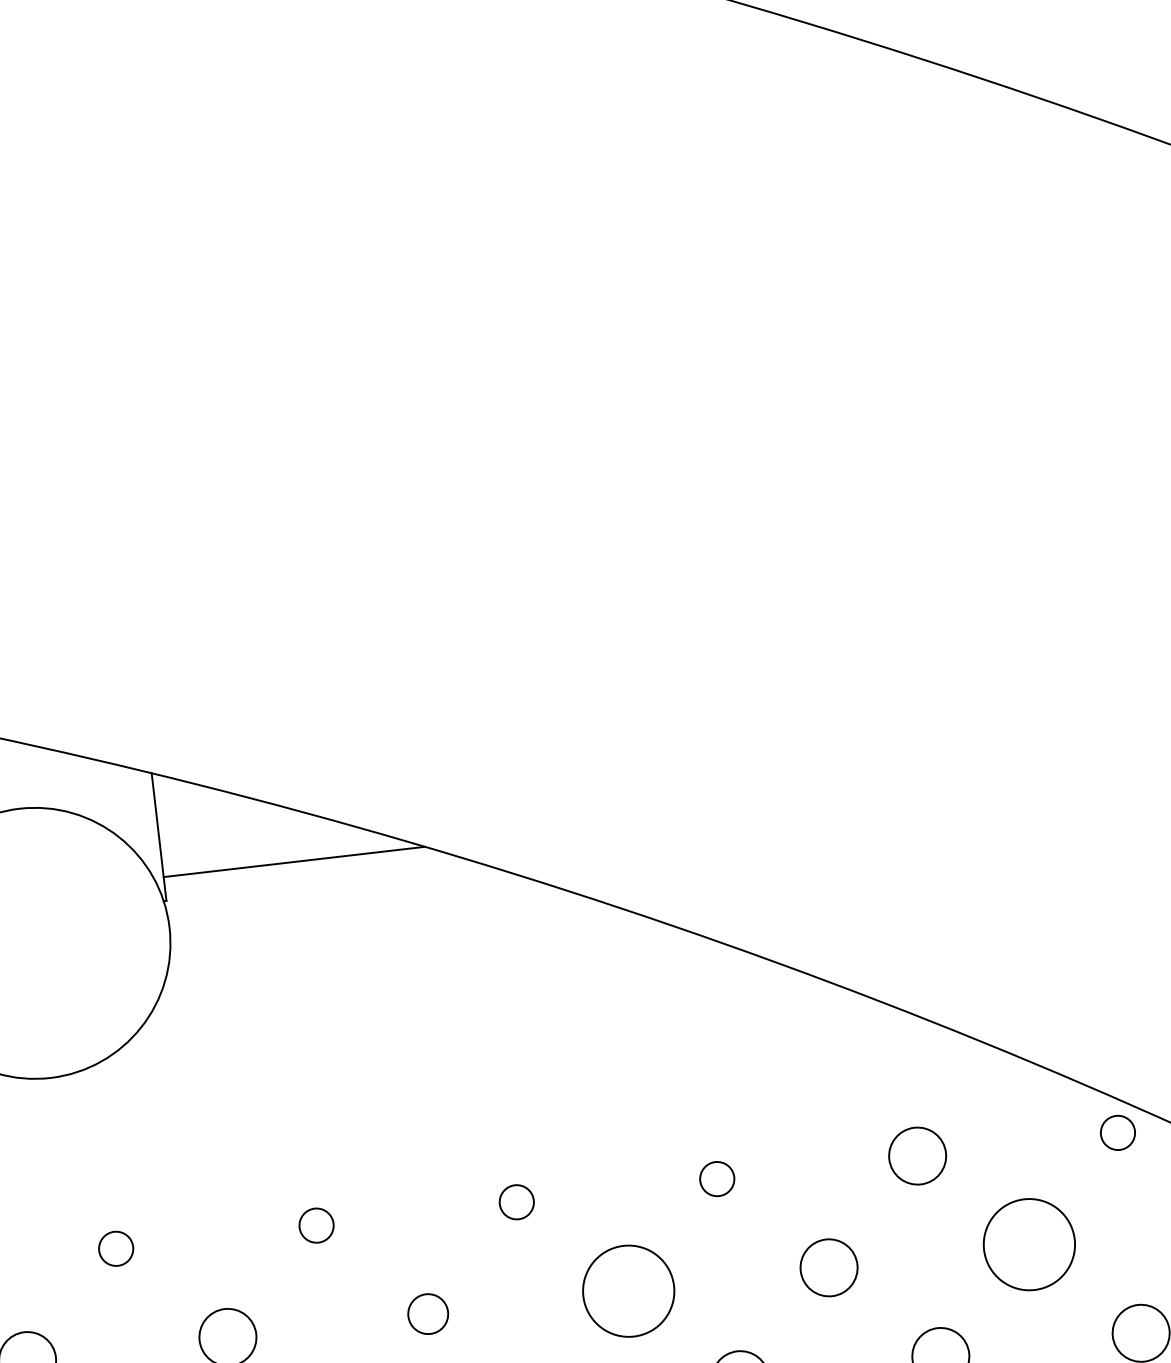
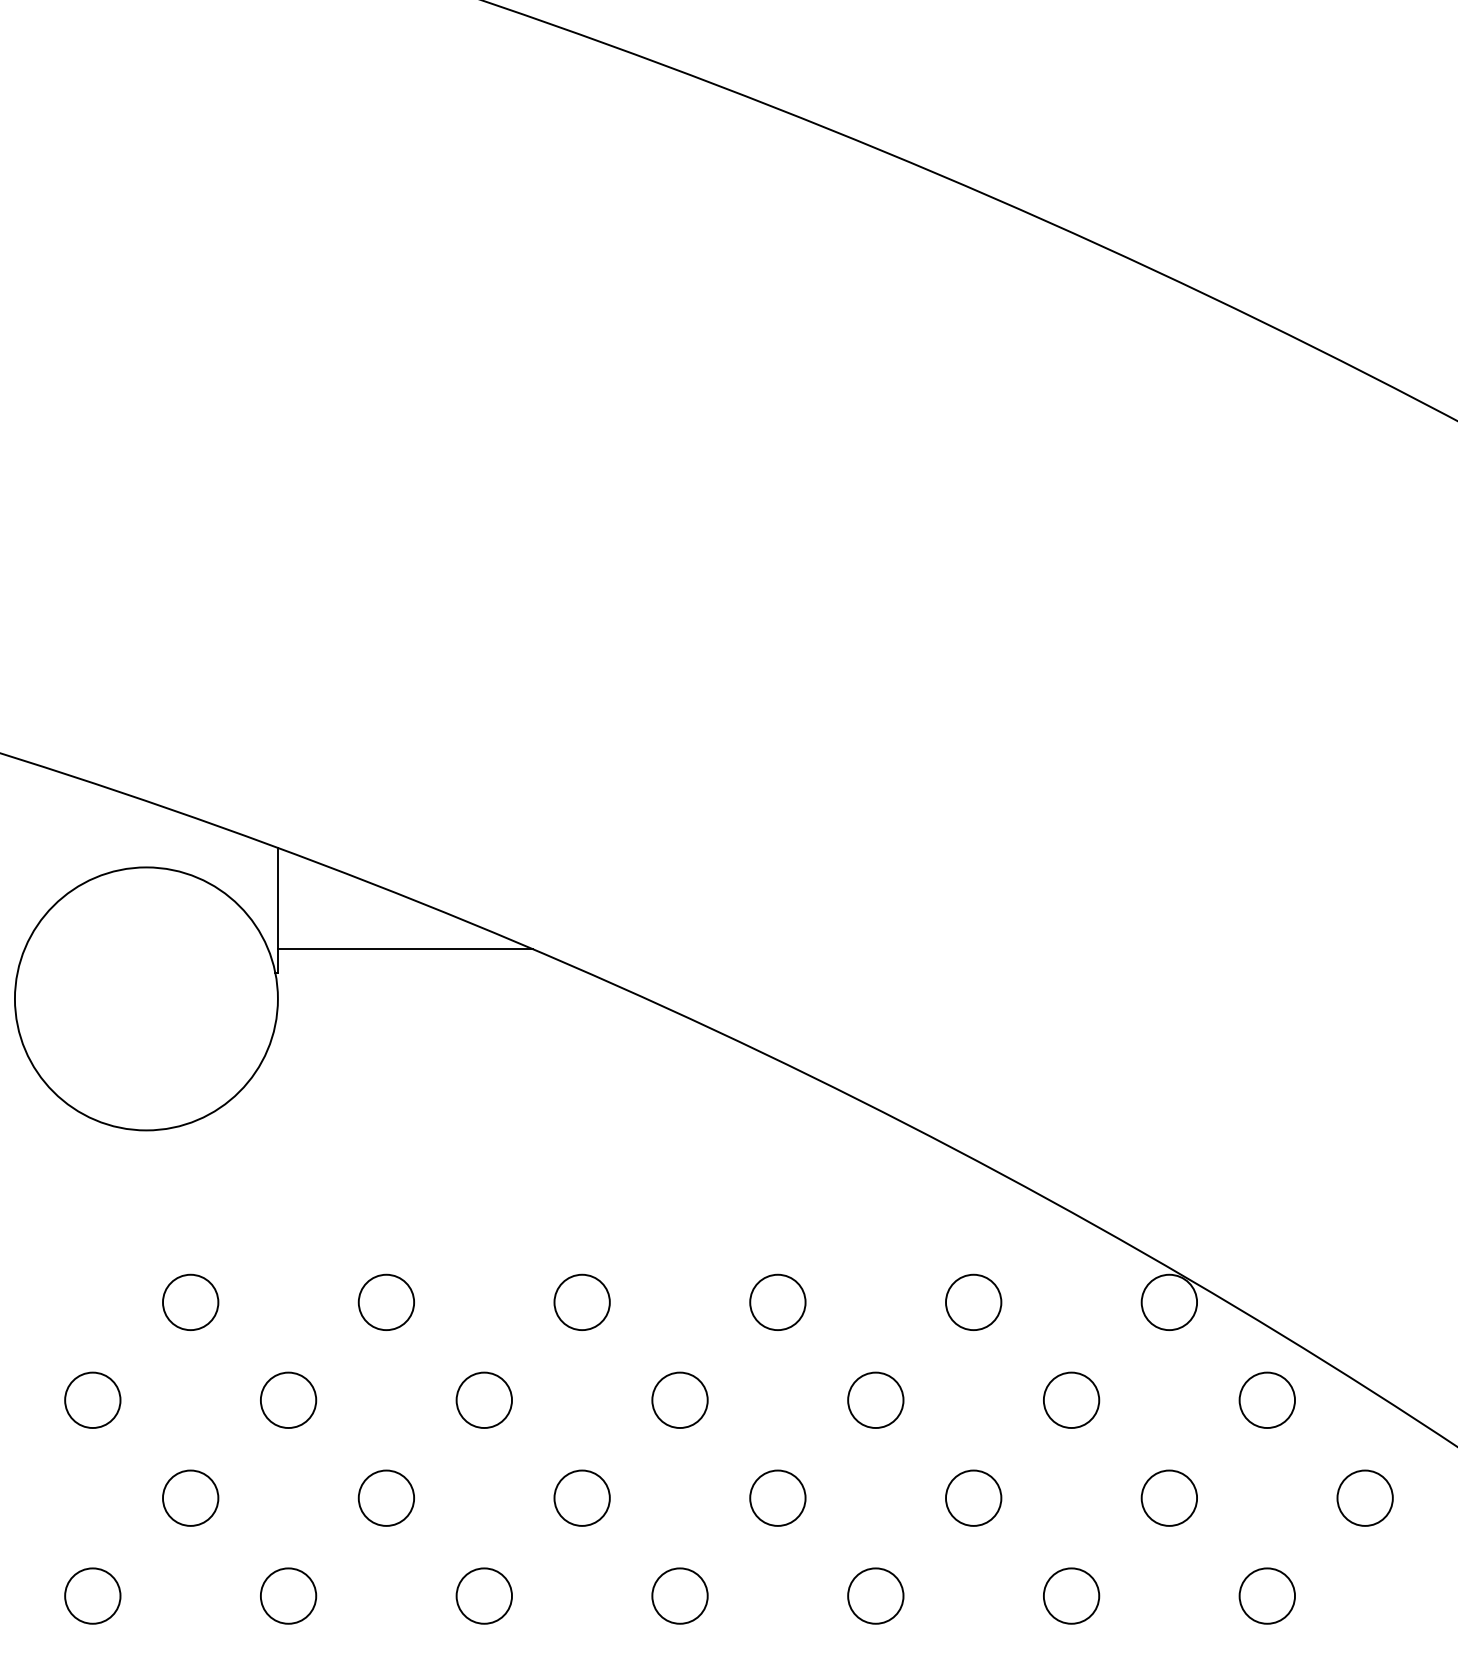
circle: (1118, 1132) -> (1169, 1302), size x1.67
circle: (716, 1178) -> (777, 1301), size x1.67
circle: (516, 1201) -> (581, 1301), size x1.67
circle: (316, 1225) -> (386, 1302), size x1.67
circle: (1029, 1244) -> (1071, 1400), size x0.62
circle: (116, 1248) -> (190, 1302), size x1.67
circle: (628, 1290) -> (679, 1399), size x0.62
circle: (427, 1313) -> (483, 1399), size x1.43

